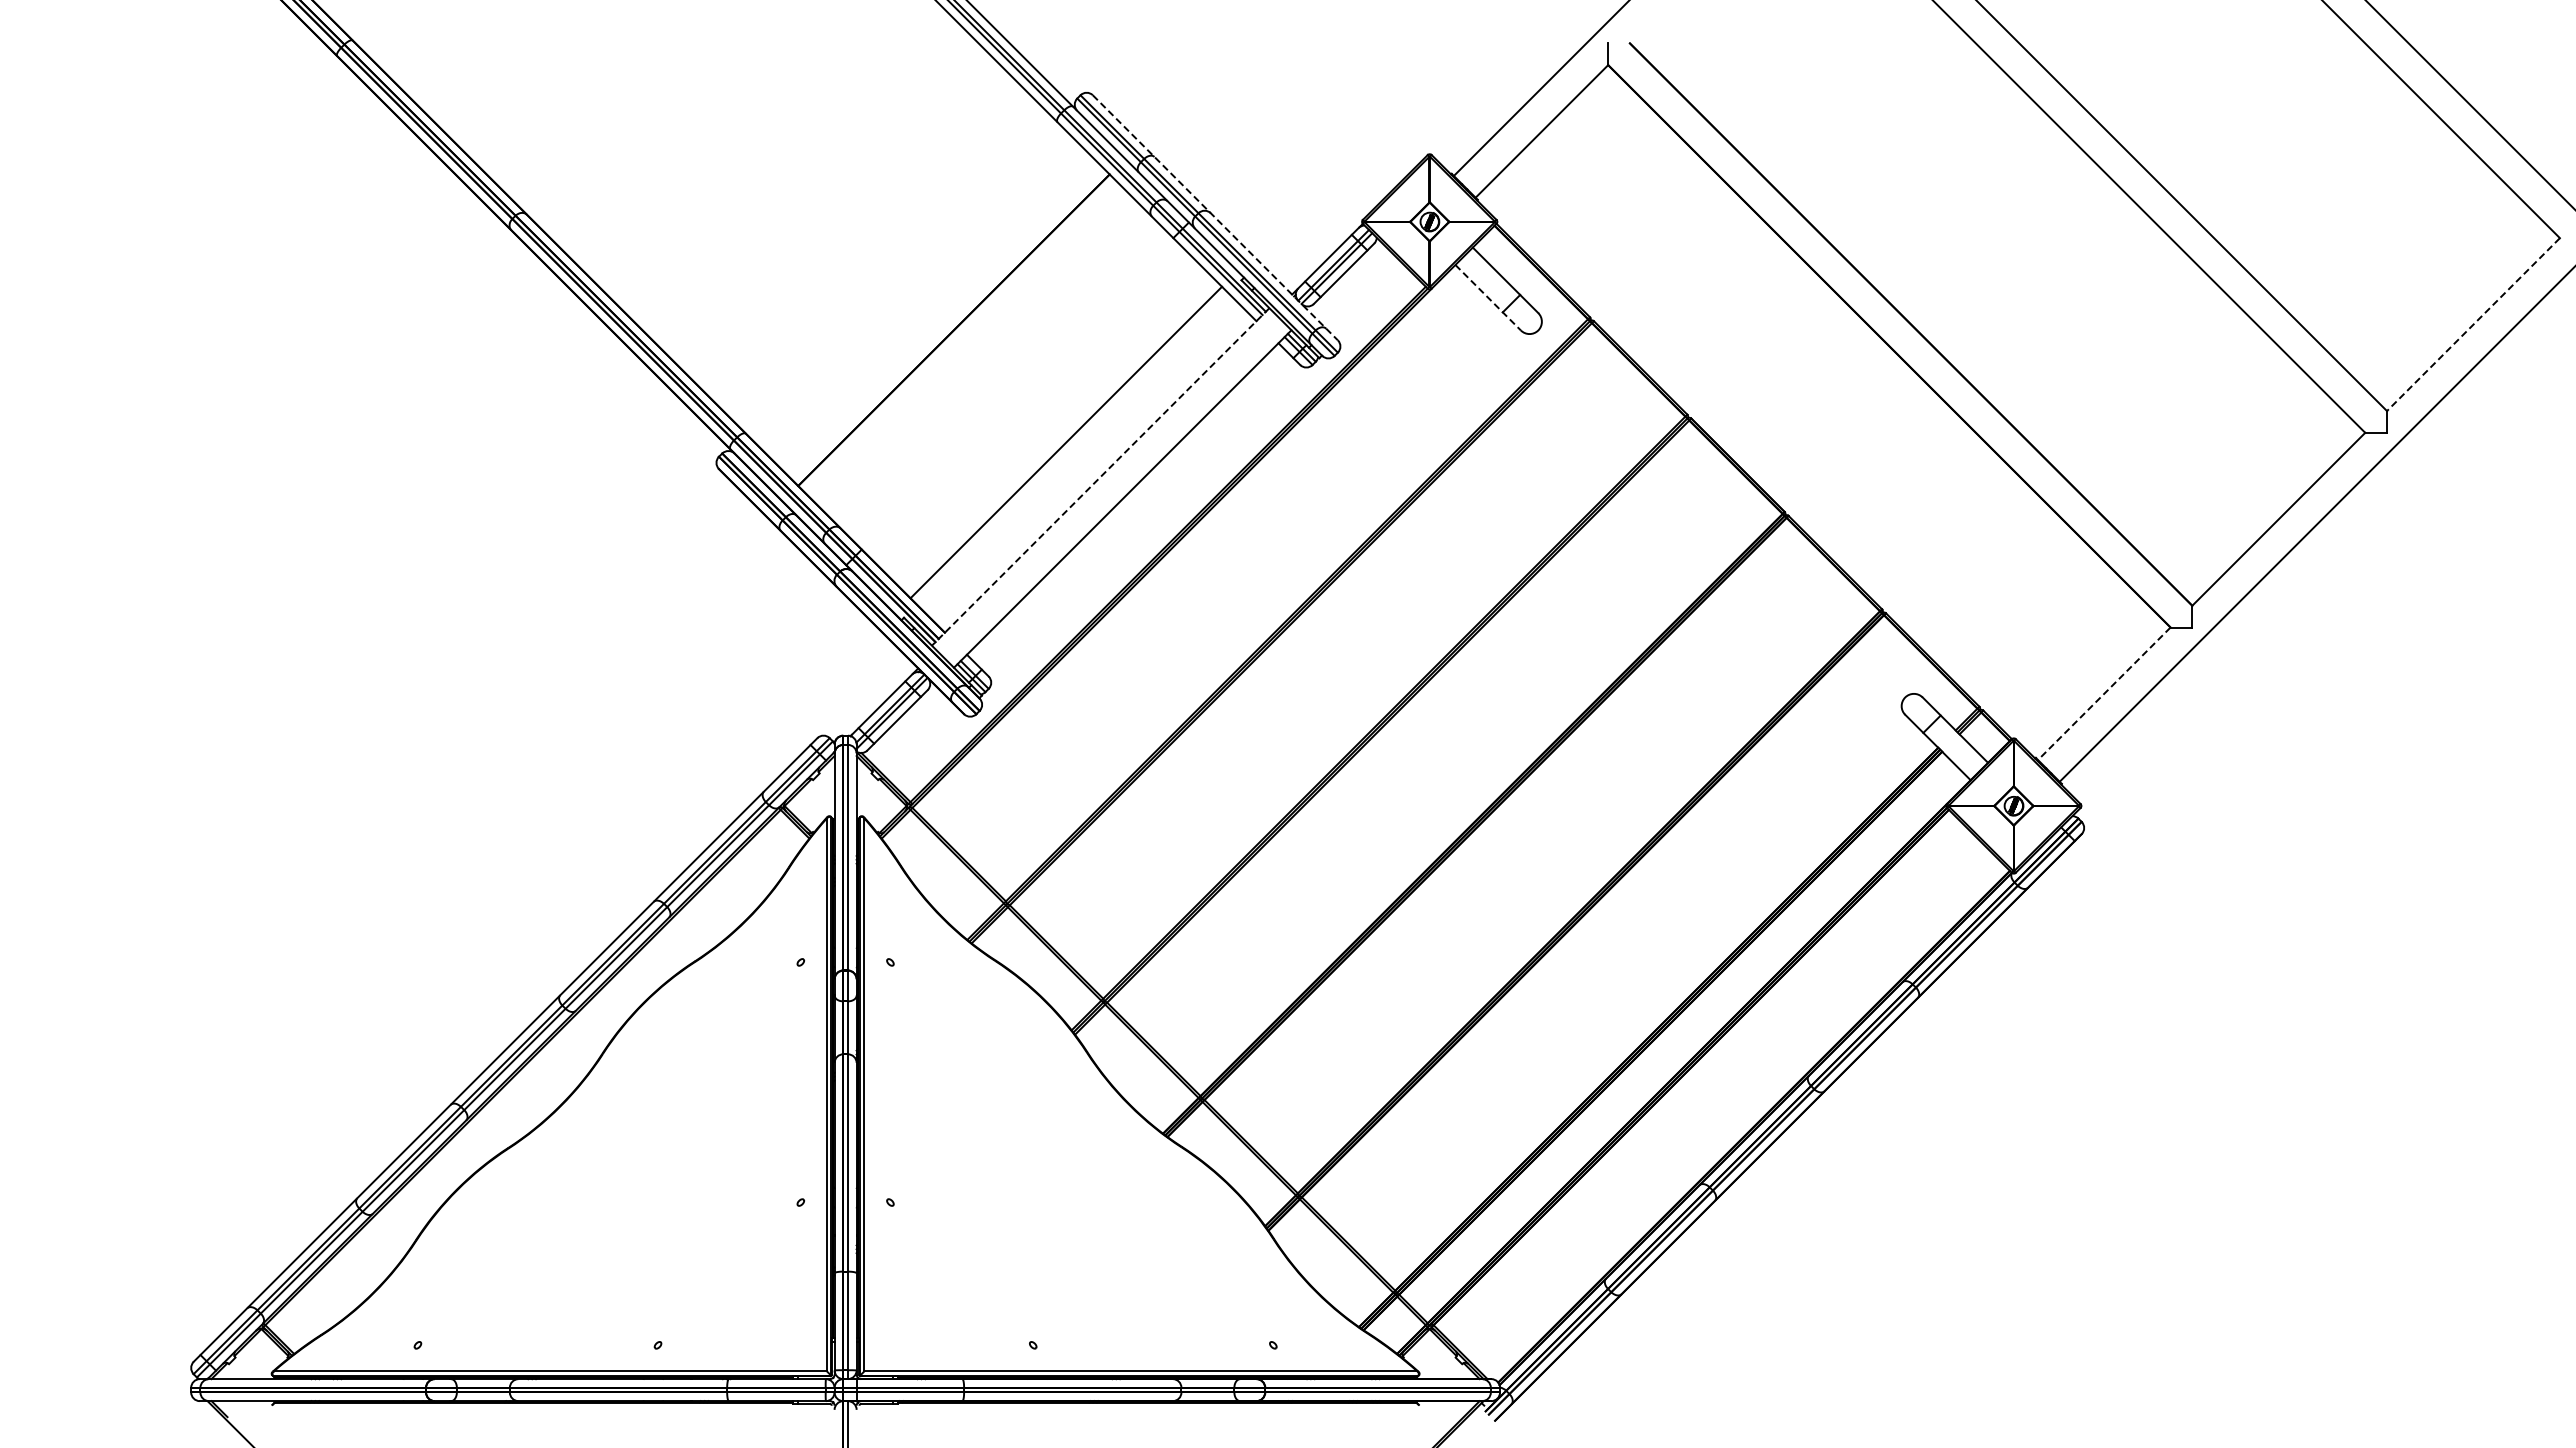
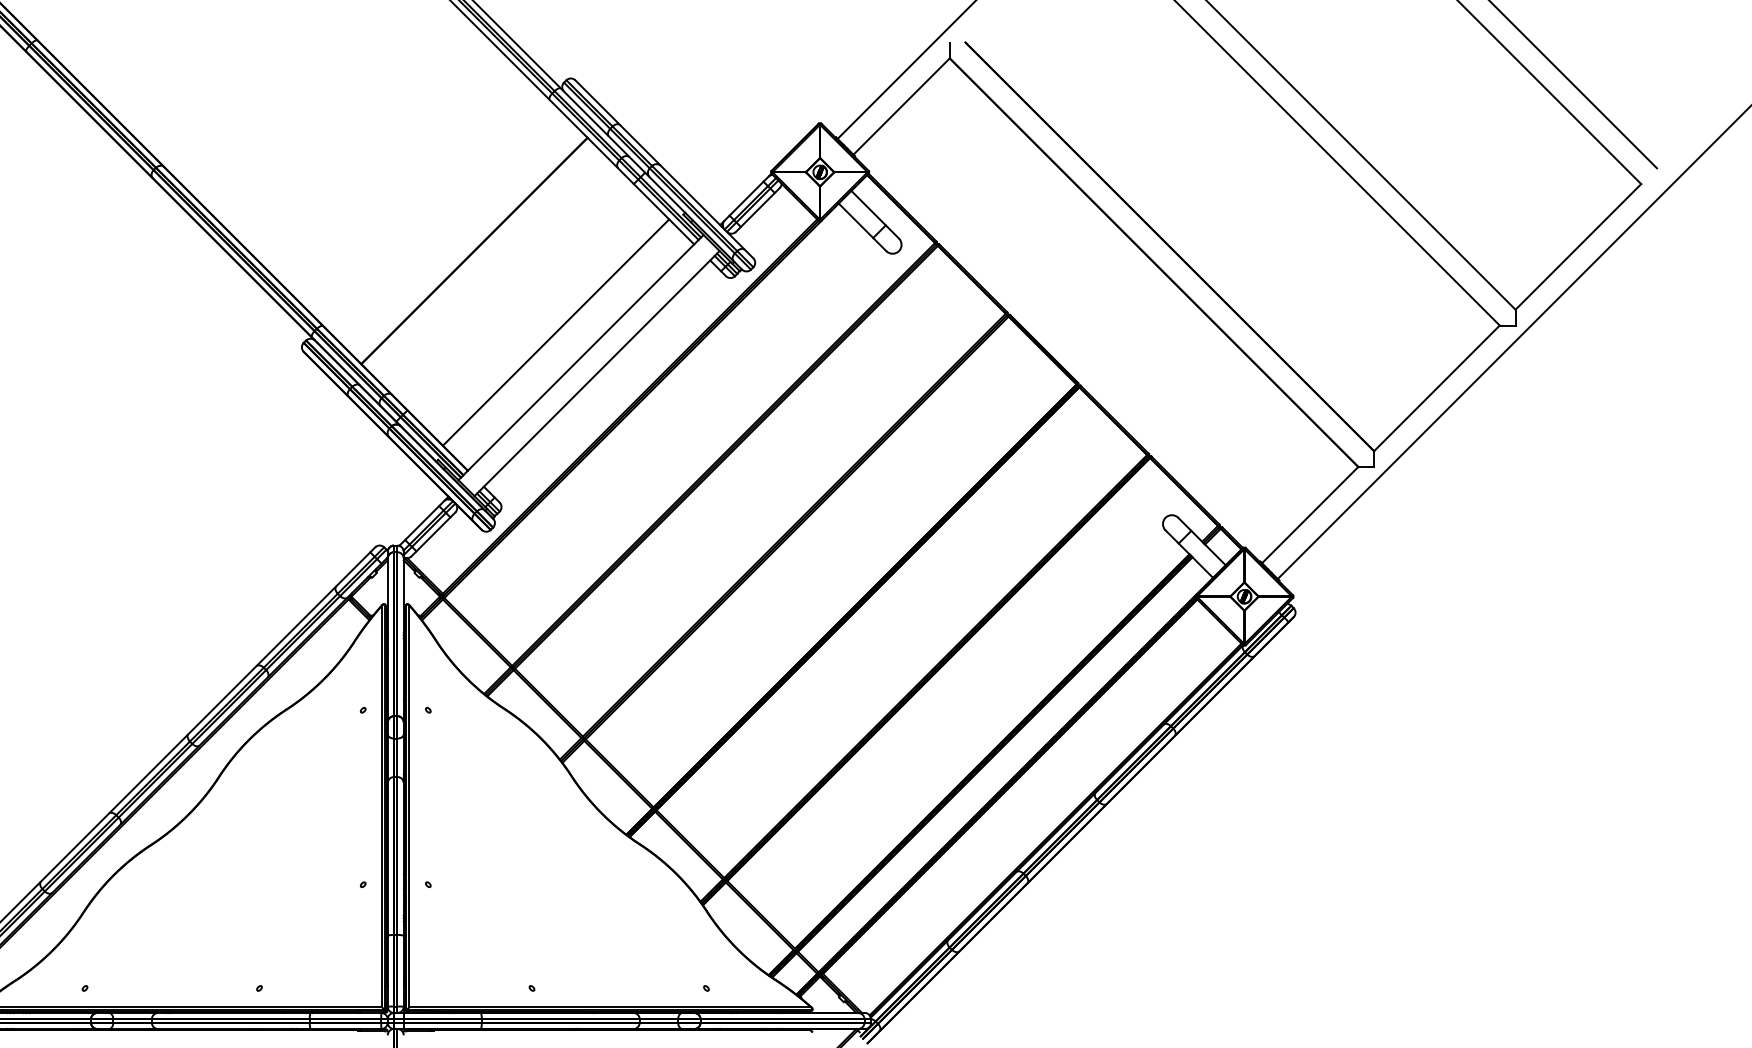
line: (1215, 218) -> (664, 169), dashed -> solid
line: (1488, 298) -> (862, 227), dashed -> solid
line: (2473, 324) -> (1578, 246), dashed -> solid
line: (1100, 476) -> (580, 357), dashed -> solid
line: (2104, 693) -> (1310, 514), dashed -> solid

